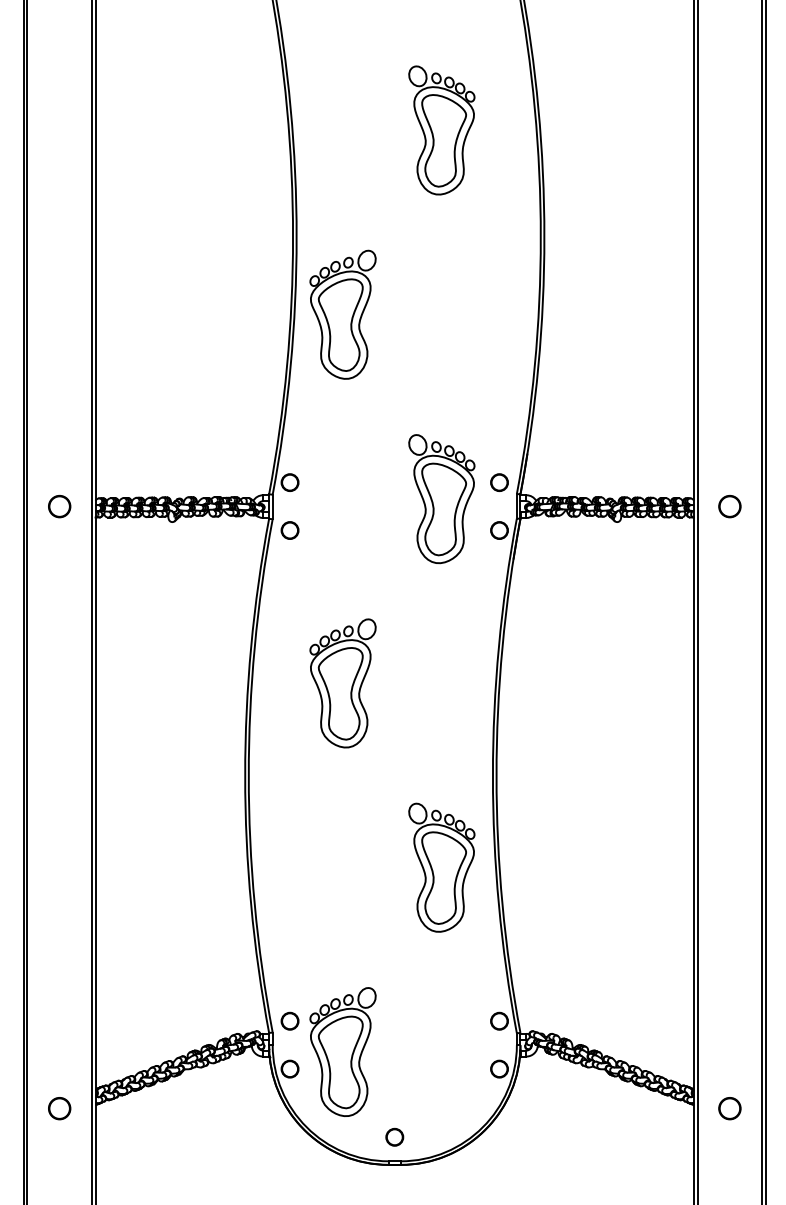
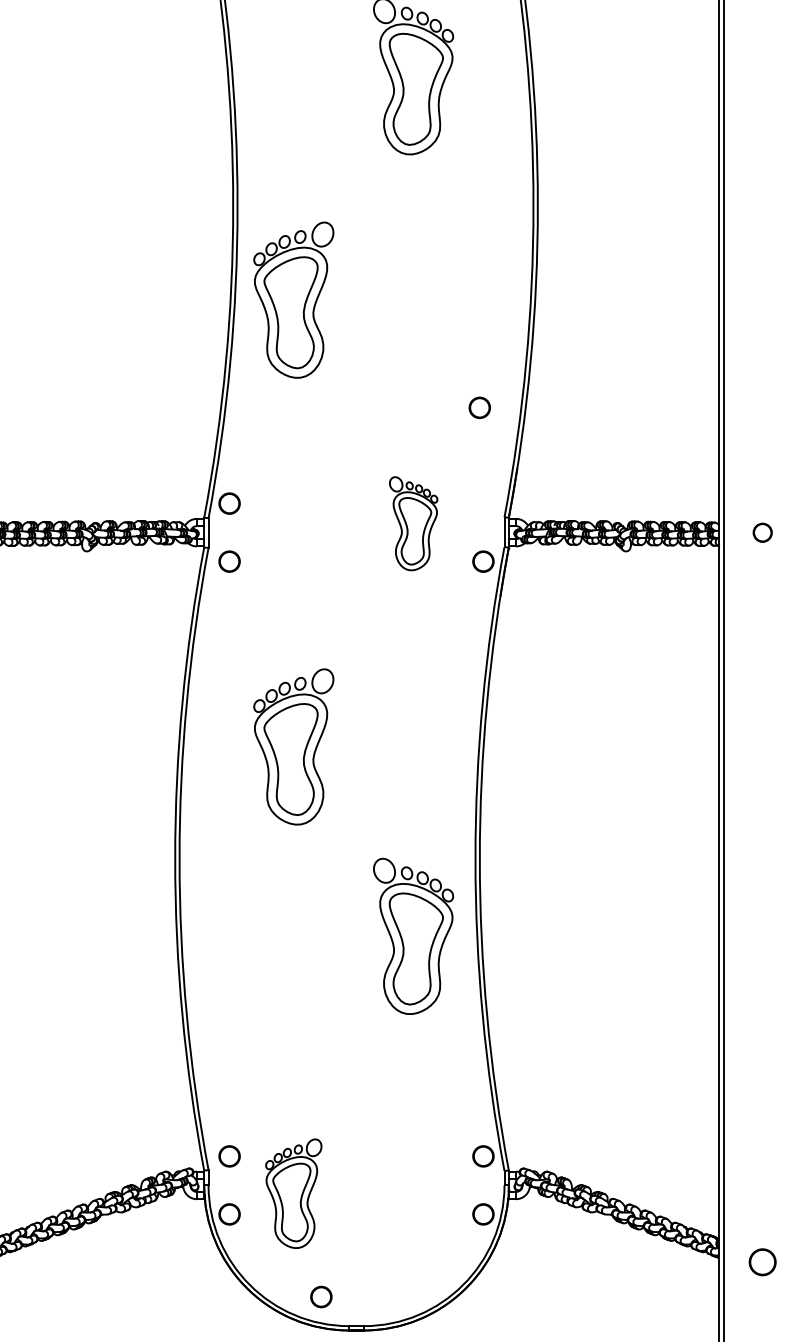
circle: (499, 482) -> (479, 407), moved
part: (441, 499) -> (413, 524), size x0.6
circle: (729, 506) -> (762, 532), size x0.7
part: (441, 867) -> (413, 936), moved
part: (342, 1051) -> (293, 1193), size x0.7
part: (394, 1136) -> (321, 1296), moved

